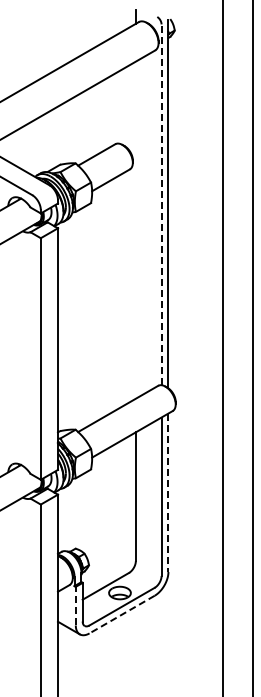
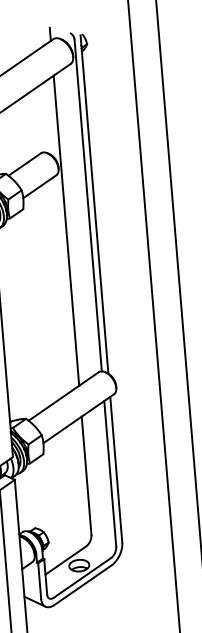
line: (161, 204) -> (88, 205), dashed -> solid
line: (135, 229) -> (66, 230), added
line: (168, 493) -> (116, 470), dashed -> solid
line: (75, 605) -> (39, 580), dashed -> solid
line: (122, 614) -> (83, 585), dashed -> solid

